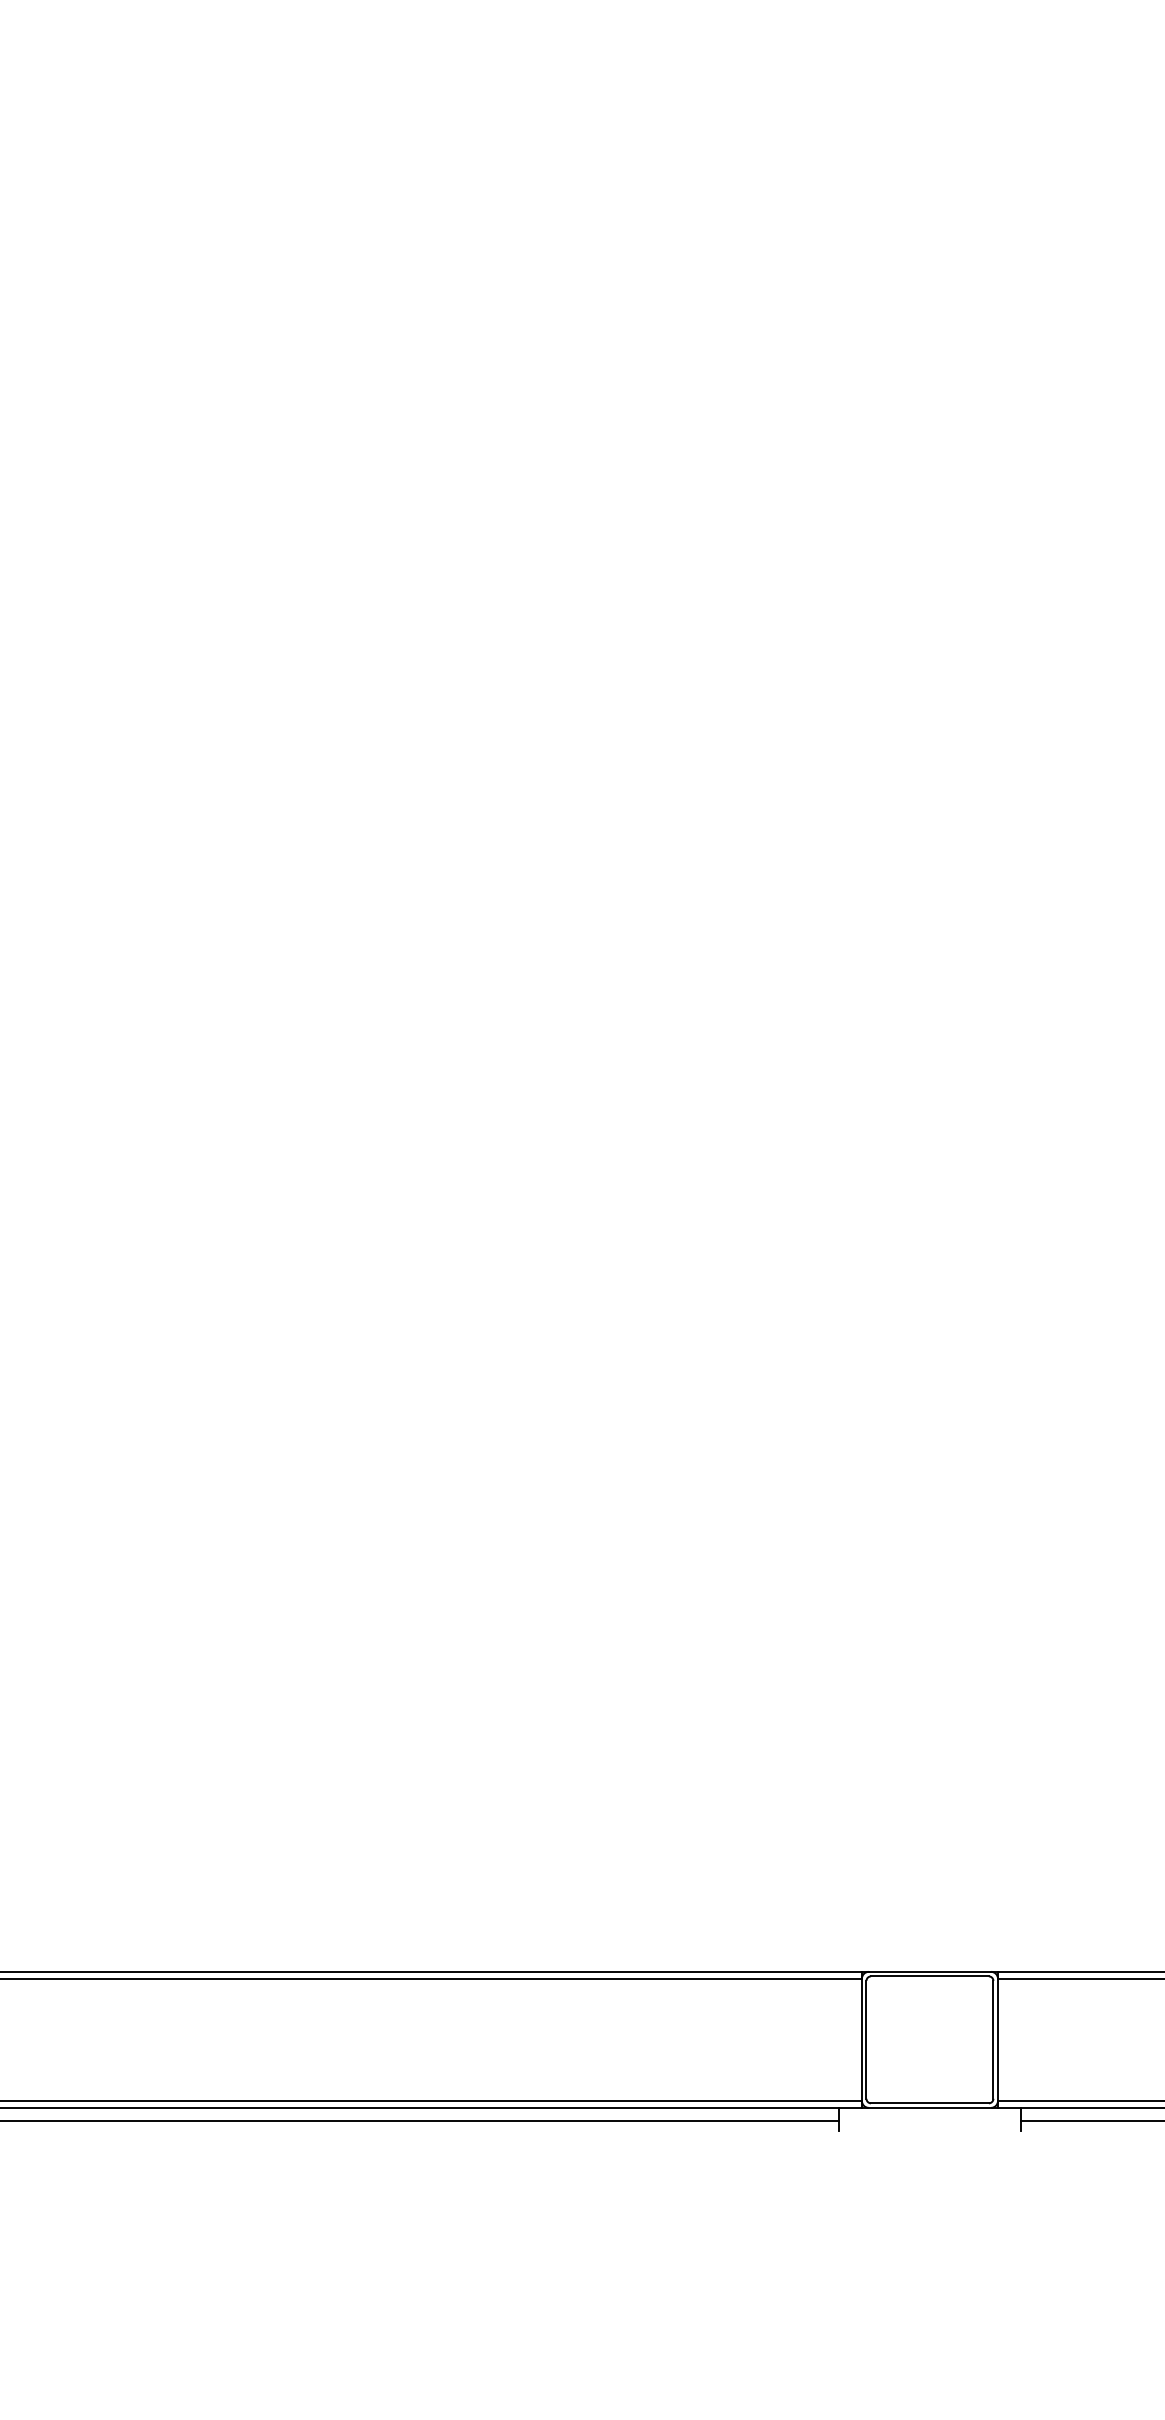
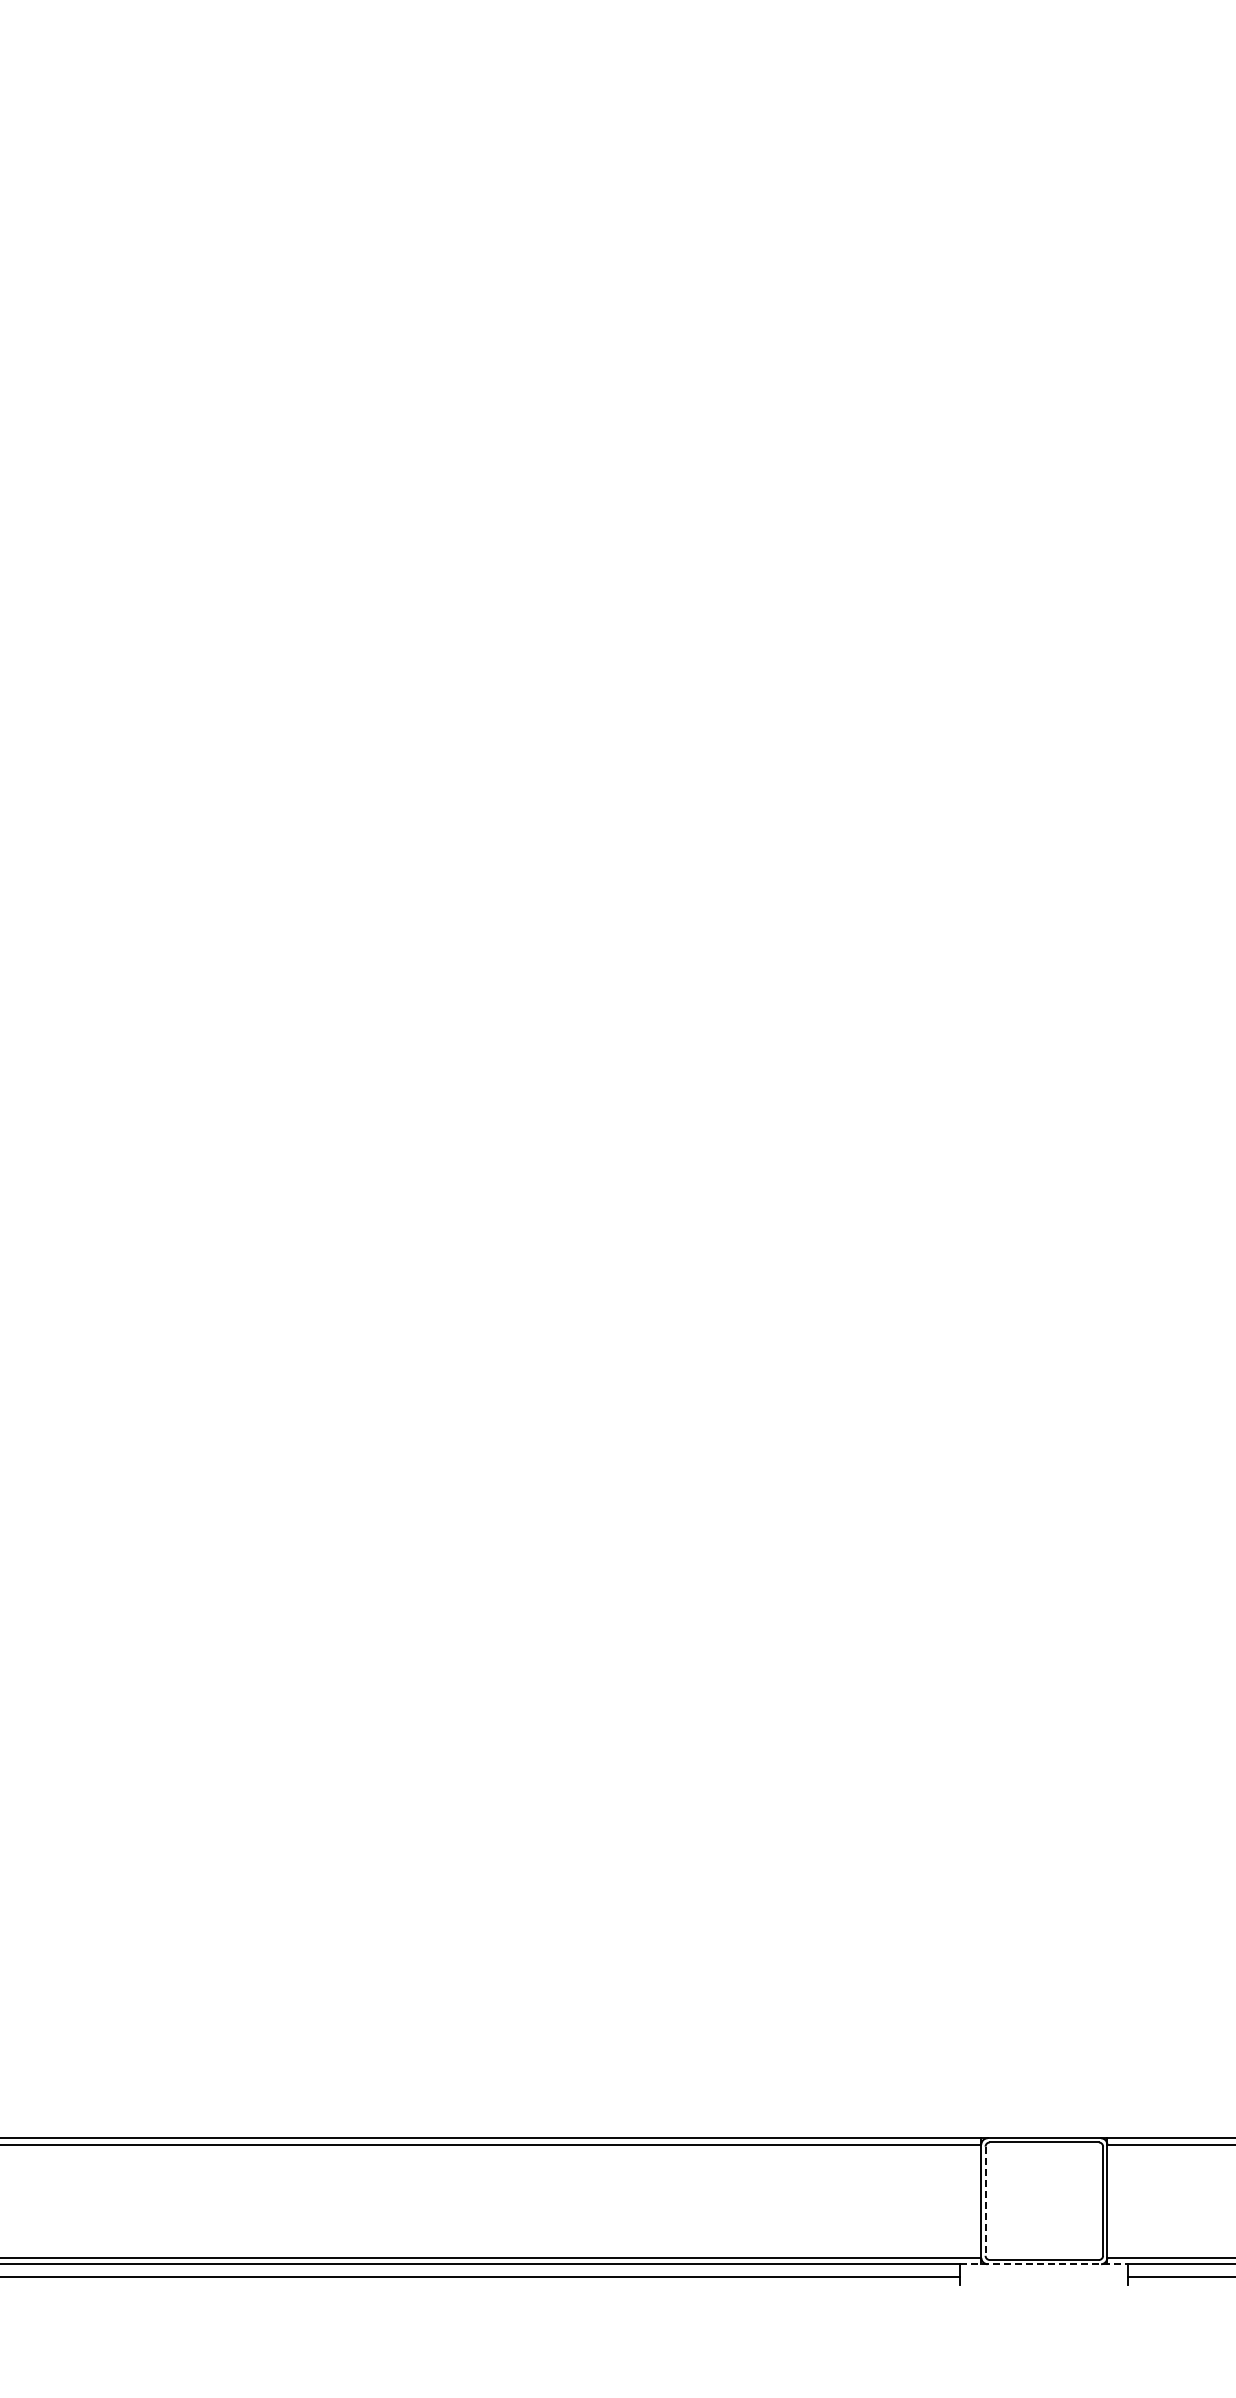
line: (866, 2040) -> (985, 2201), solid -> dashed
line: (930, 2108) -> (1044, 2264), solid -> dashed

